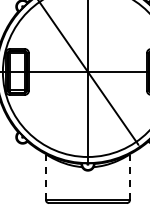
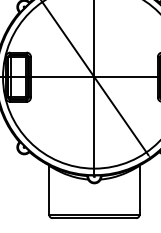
line: (46, 177) -> (49, 190), dashed -> solid
line: (129, 177) -> (139, 190), dashed -> solid

